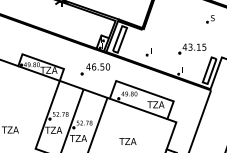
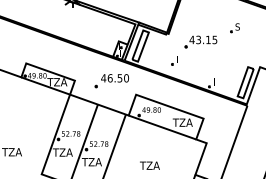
part: (210, 19) -> (235, 28), moved
part: (192, 48) -> (201, 41), moved

